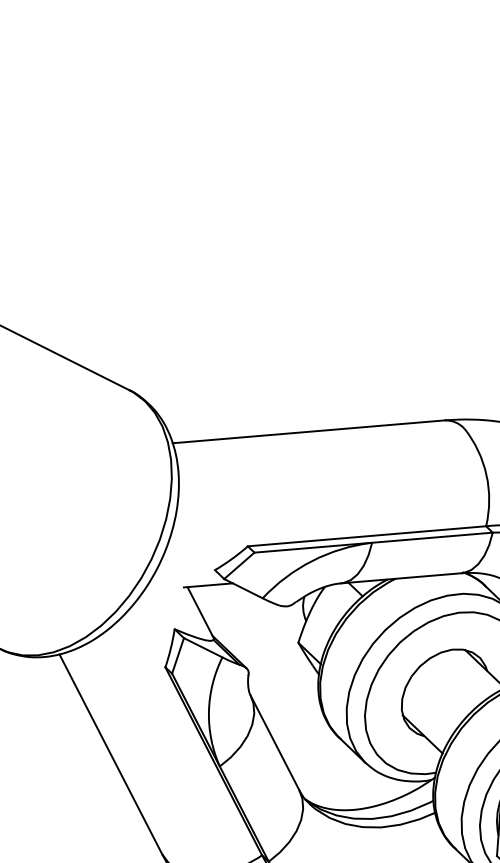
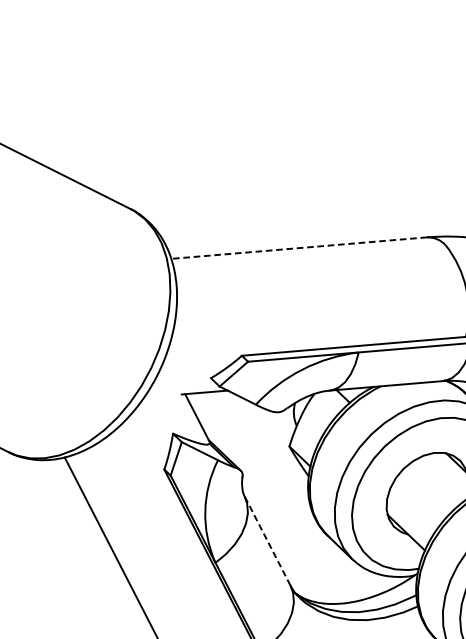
line: (308, 431) -> (298, 247), solid -> dashed
line: (274, 742) -> (266, 540), solid -> dashed

